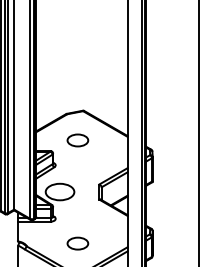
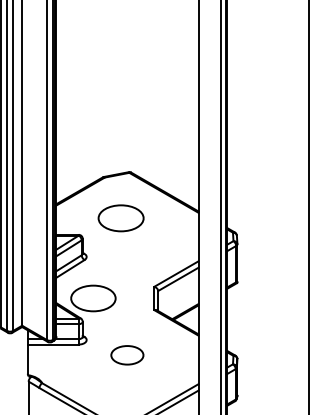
part: (77, 140) -> (120, 218), size x1.4
part: (77, 243) -> (126, 355), moved

